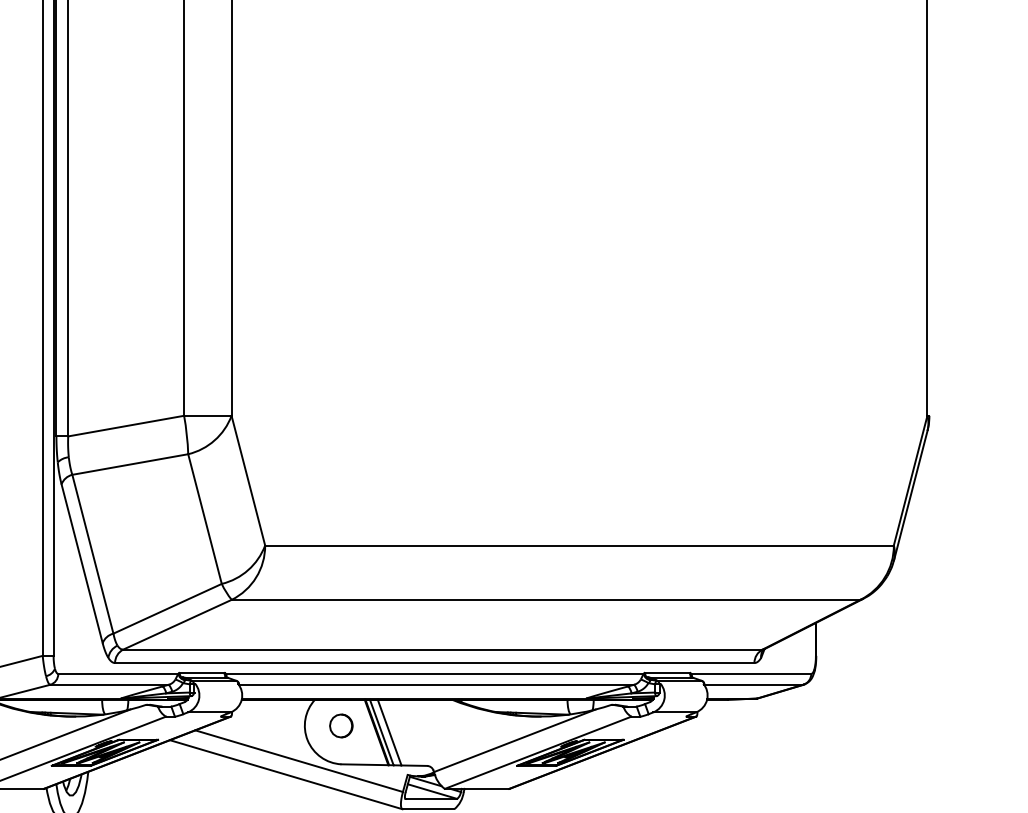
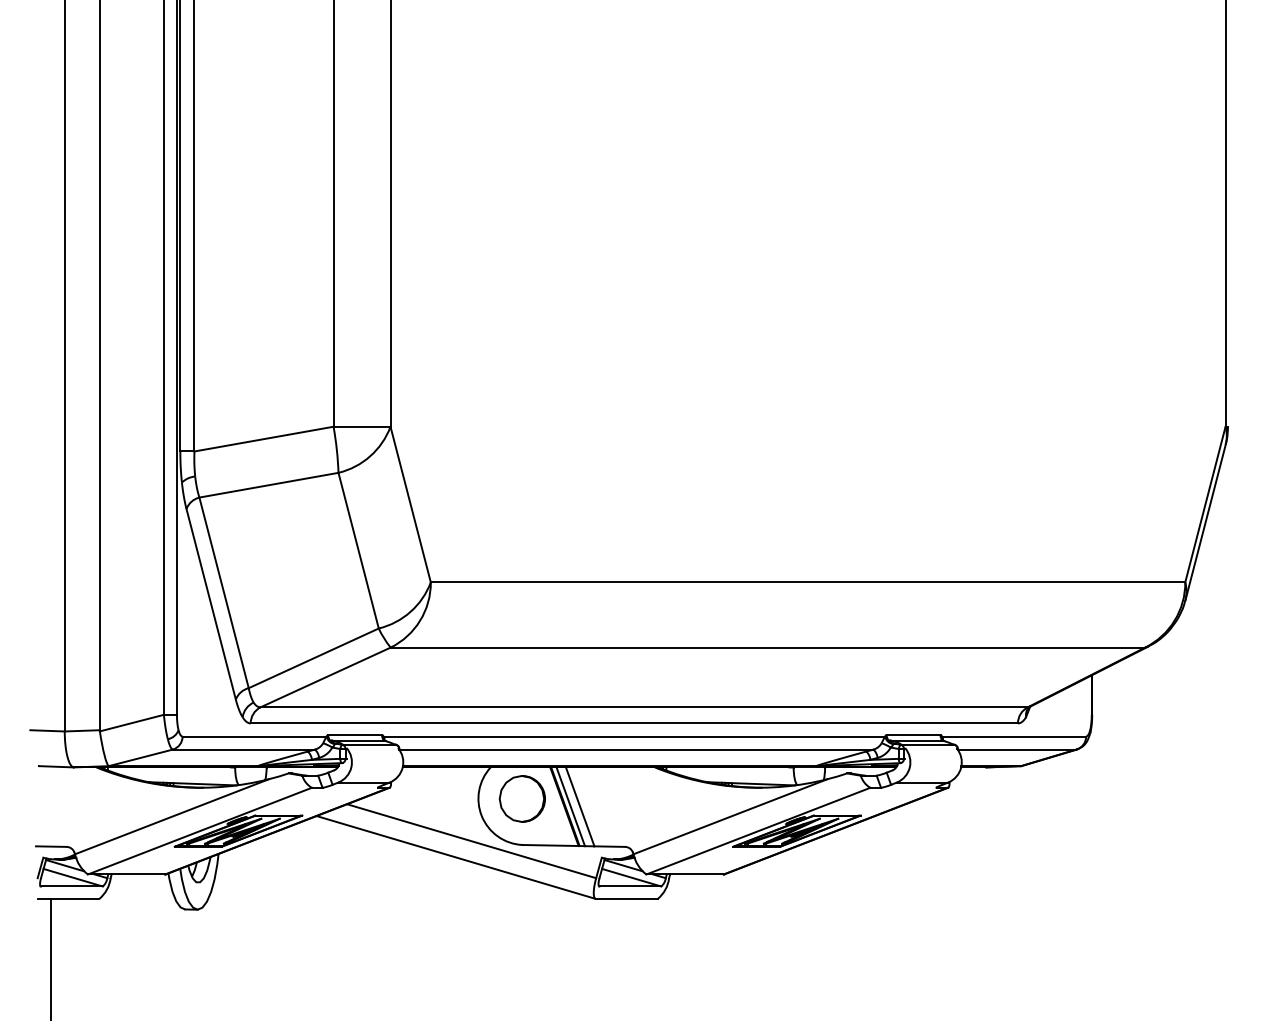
part: (340, 725) -> (521, 798), size x1.67

